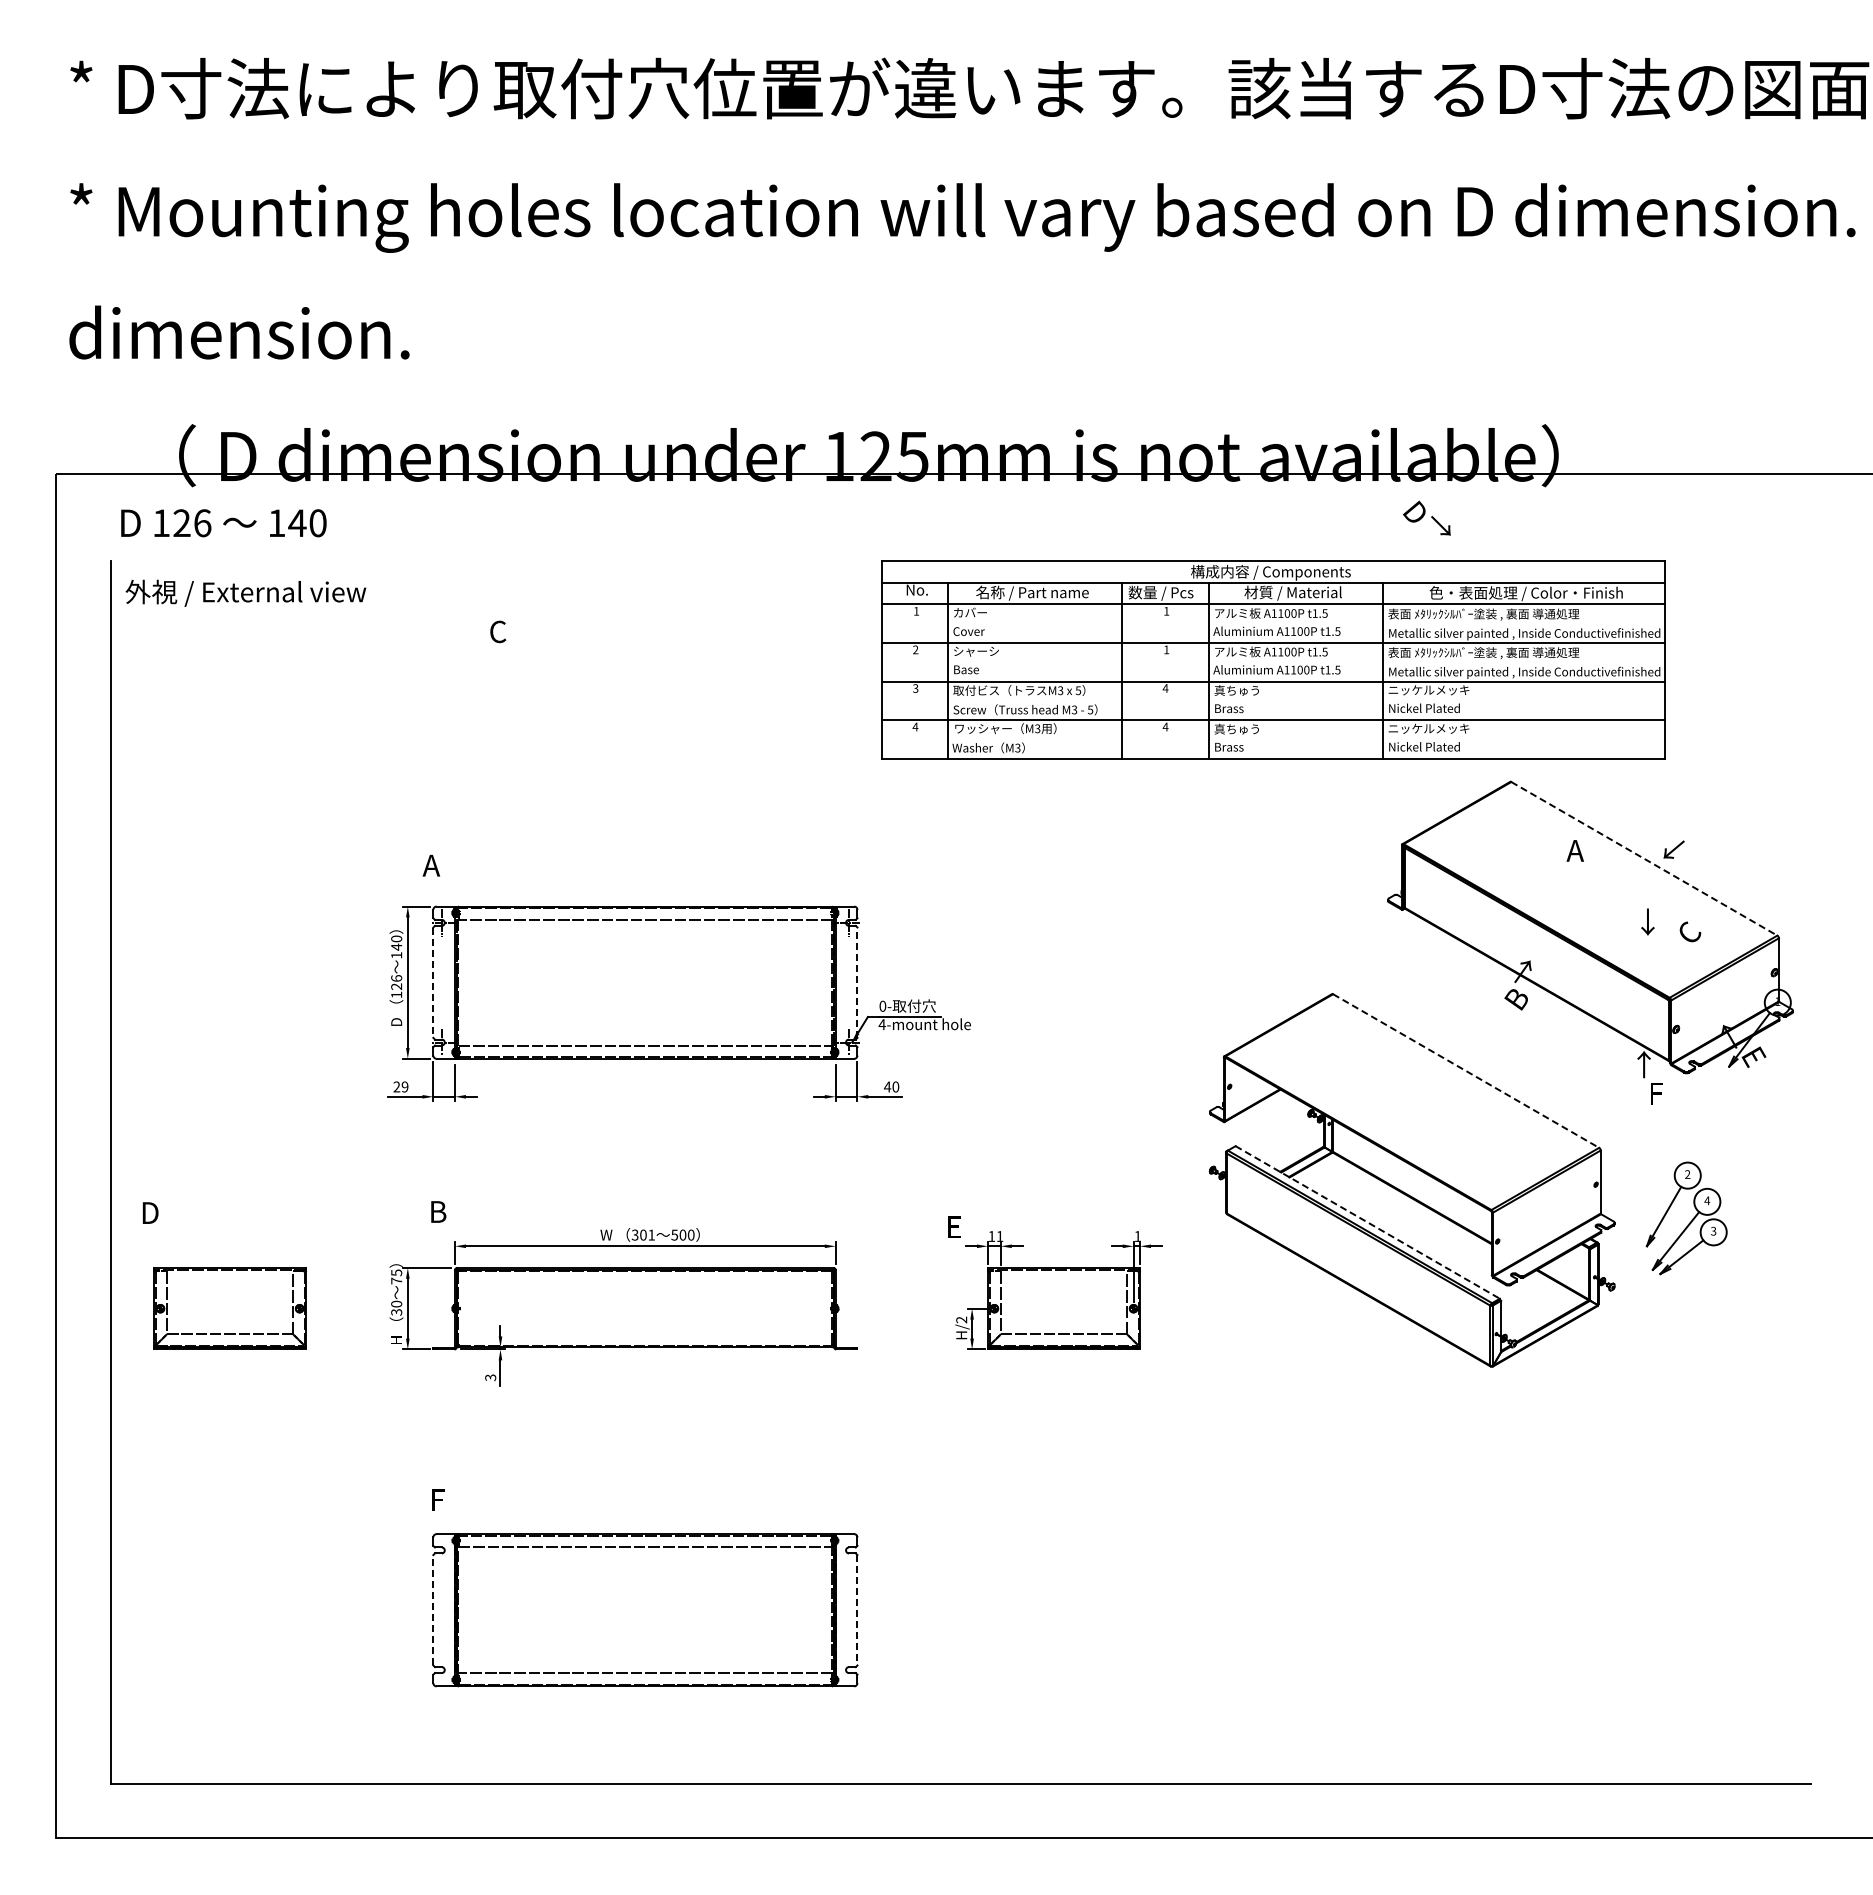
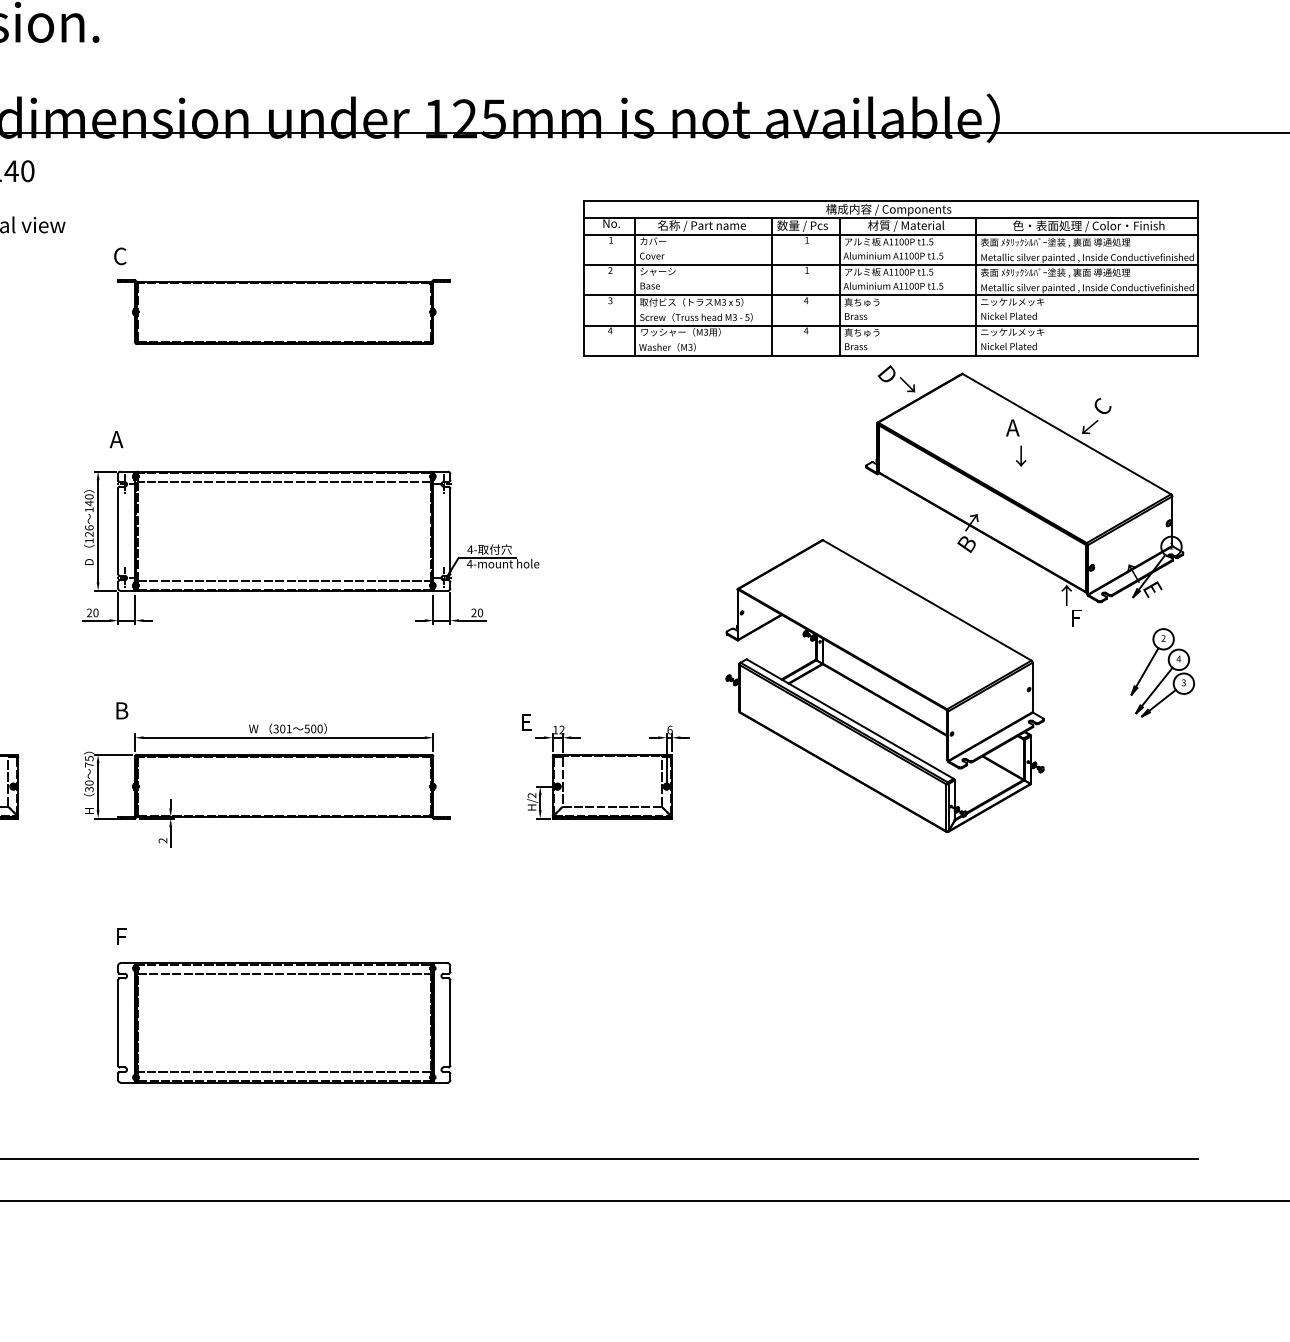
text: (1426, 517) -> (896, 378), moved
text: (498, 631) -> (120, 256), moved
part: (1273, 659) -> (890, 277), moved
part: (644, 702) -> (283, 311), added
line: (1644, 858) -> (1067, 433), dashed -> solid
text: (1647, 921) -> (1020, 455), moved
text: (1690, 931) -> (1103, 405), moved
line: (857, 982) -> (450, 531), dashed -> solid
line: (433, 983) -> (118, 531), dashed -> solid
text: (882, 1005) -> (470, 549), 0- -> 4-
line: (1466, 1071) -> (927, 600), dashed -> solid
text: (404, 1086) -> (95, 612), 29 -> 20
text: (887, 1086) -> (473, 612), 40 -> 20
part: (1686, 1218) -> (1162, 672), moved
line: (1367, 1222) -> (850, 719), dashed -> solid
text: (999, 1236) -> (561, 730), 11 -> 12
text: (1137, 1236) -> (669, 730), 1 -> 6
text: (491, 1377) -> (163, 840), 3 -> 2
line: (433, 1609) -> (118, 1022), dashed -> solid
line: (857, 1610) -> (450, 1023), dashed -> solid

